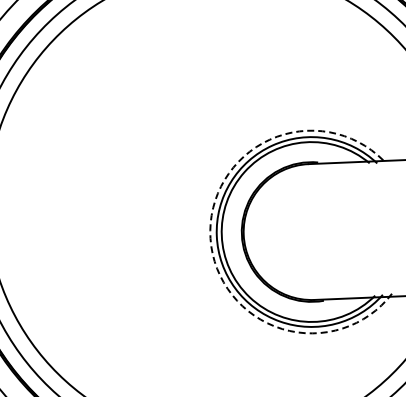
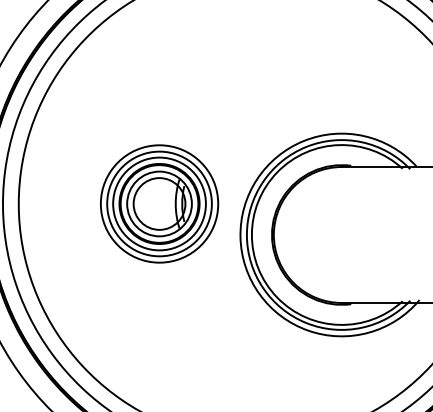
part: (128, 208) -> (159, 203), added
arc: (210, 238) -> (240, 237), dashed -> solid

